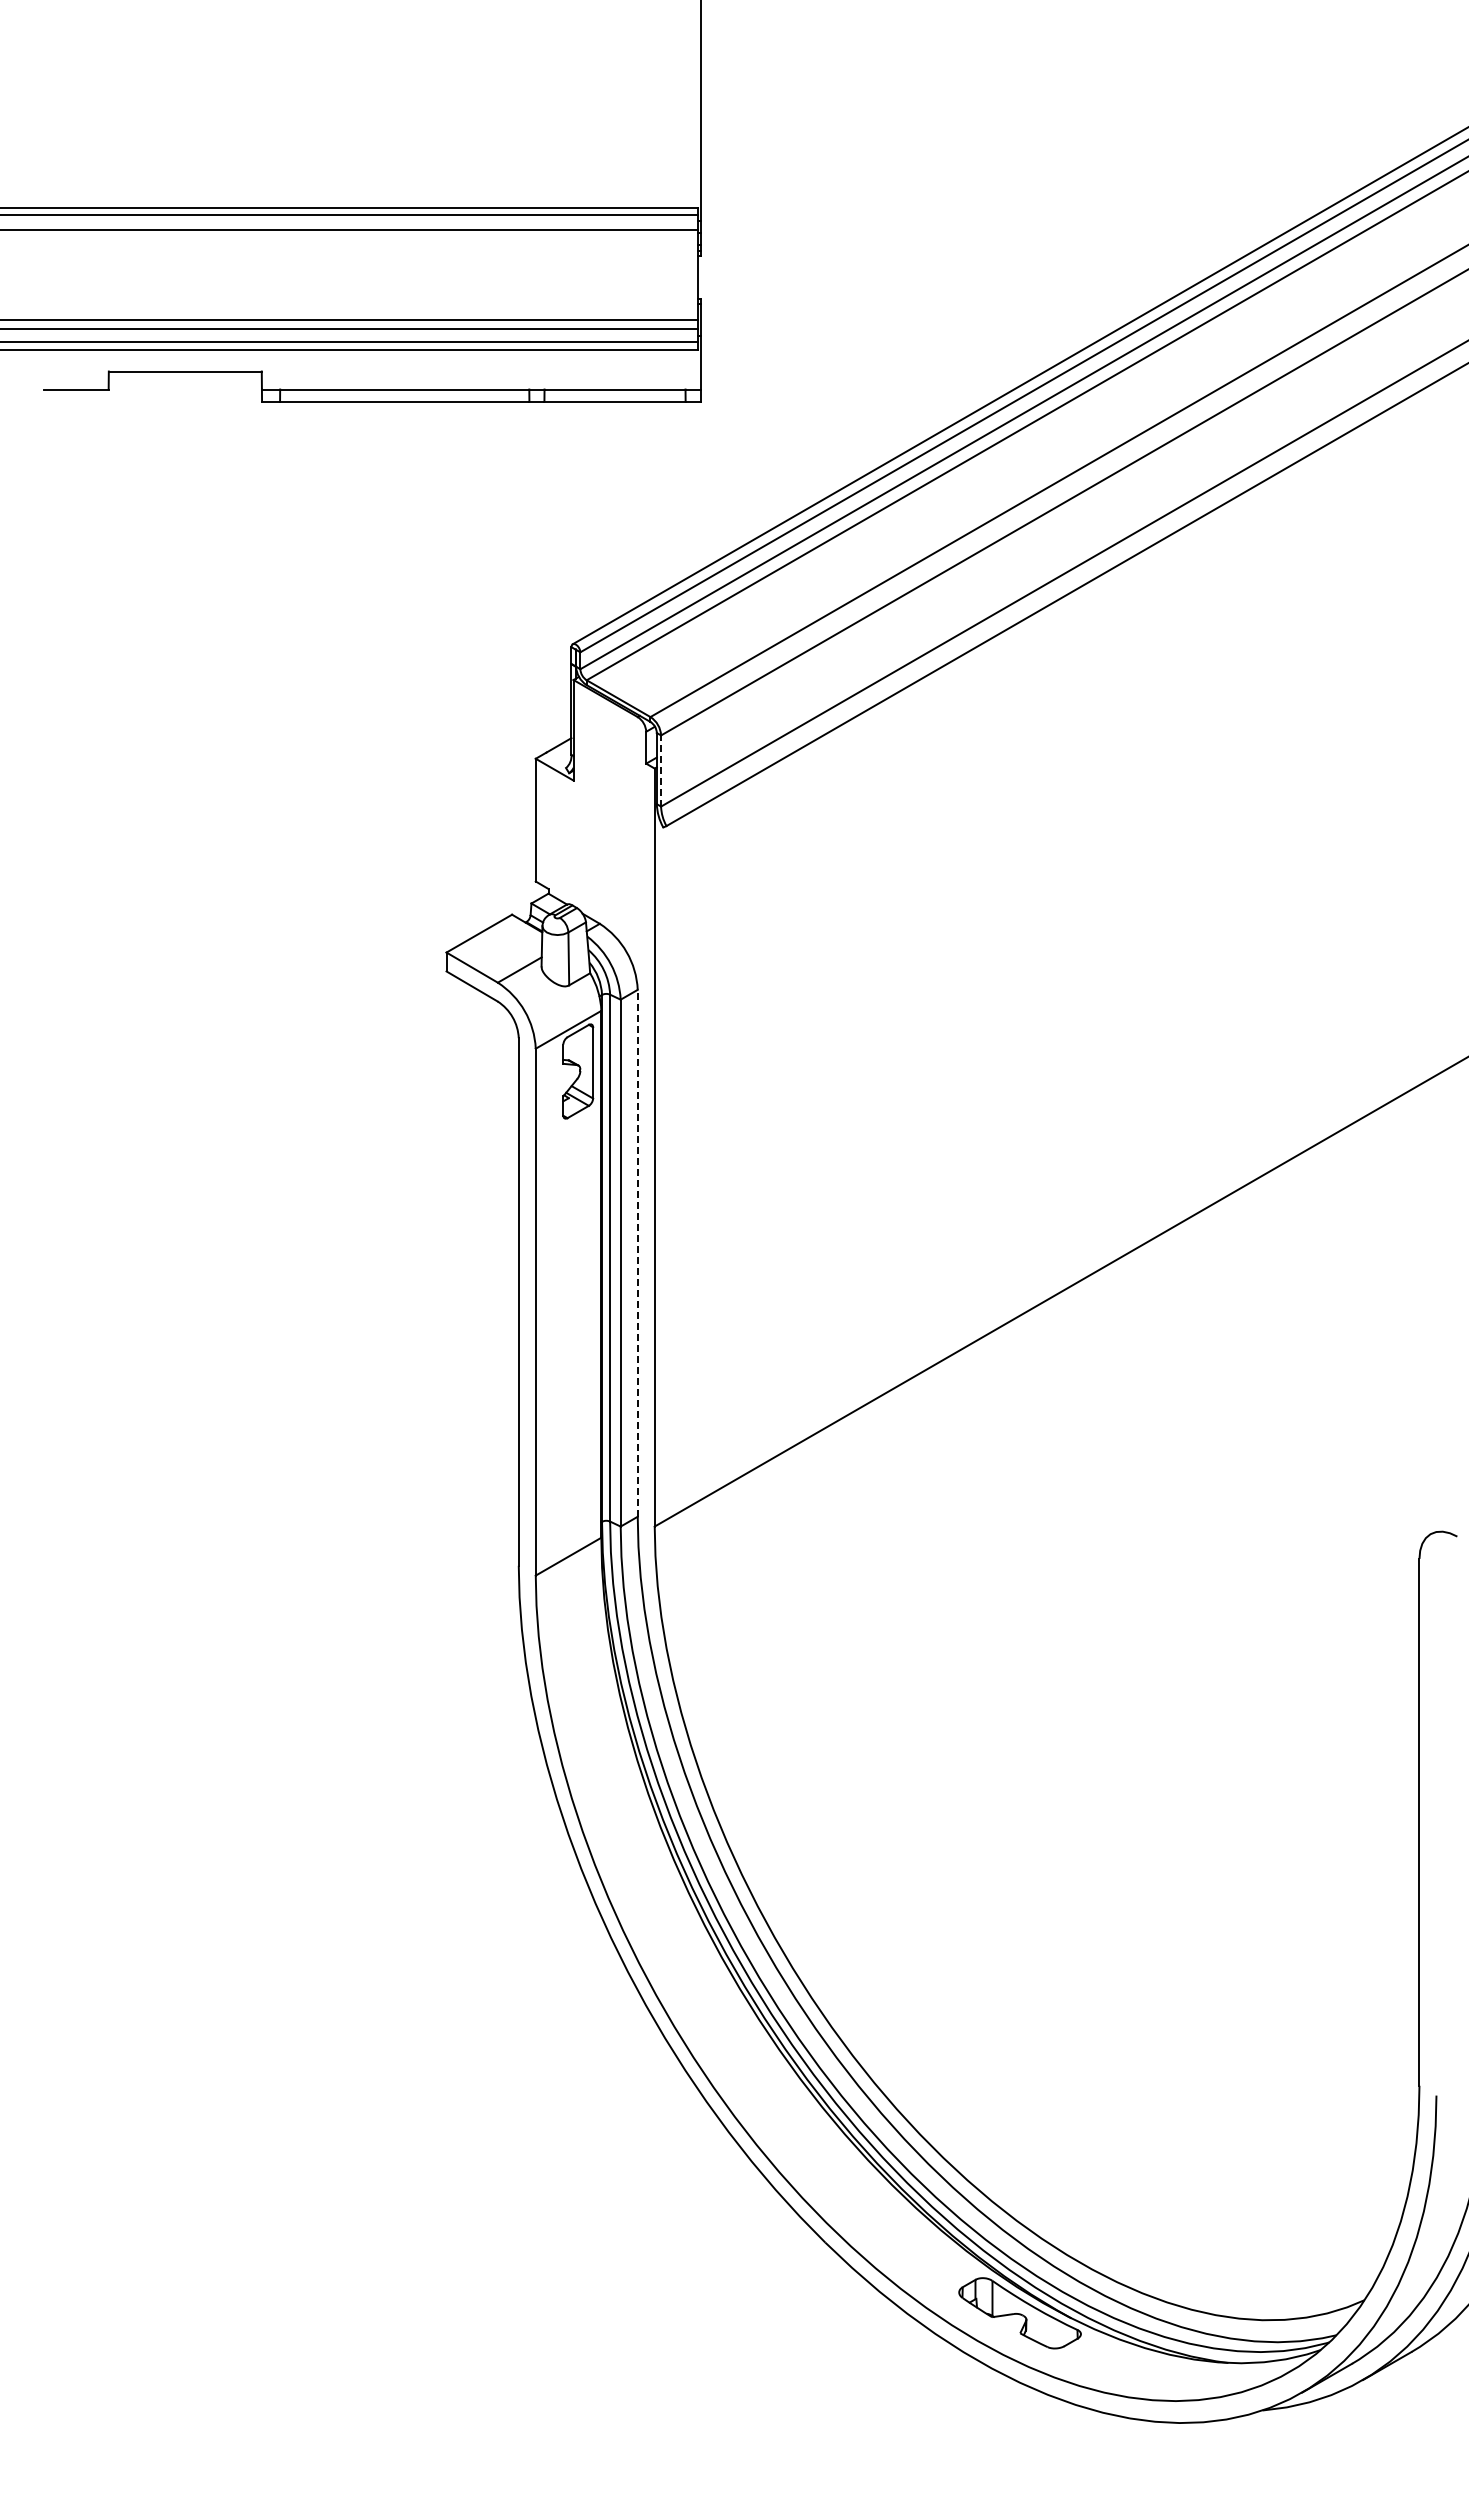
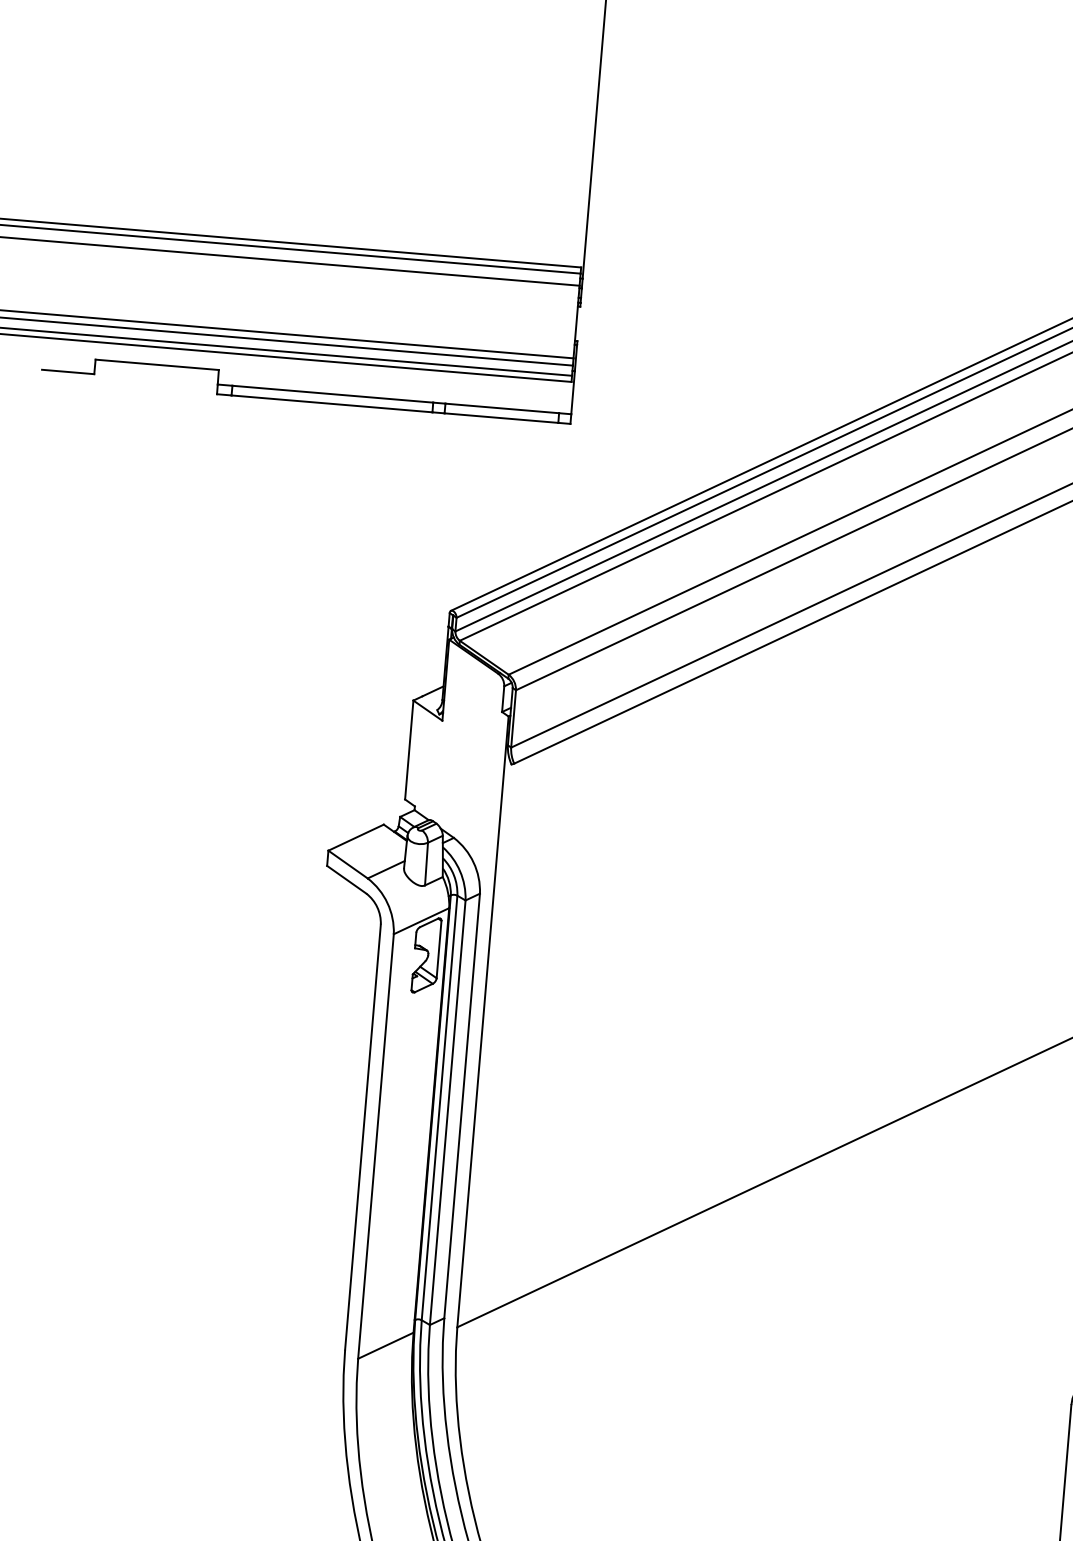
line: (661, 771) -> (513, 719), dashed -> solid
line: (637, 1252) -> (462, 1105), dashed -> solid

